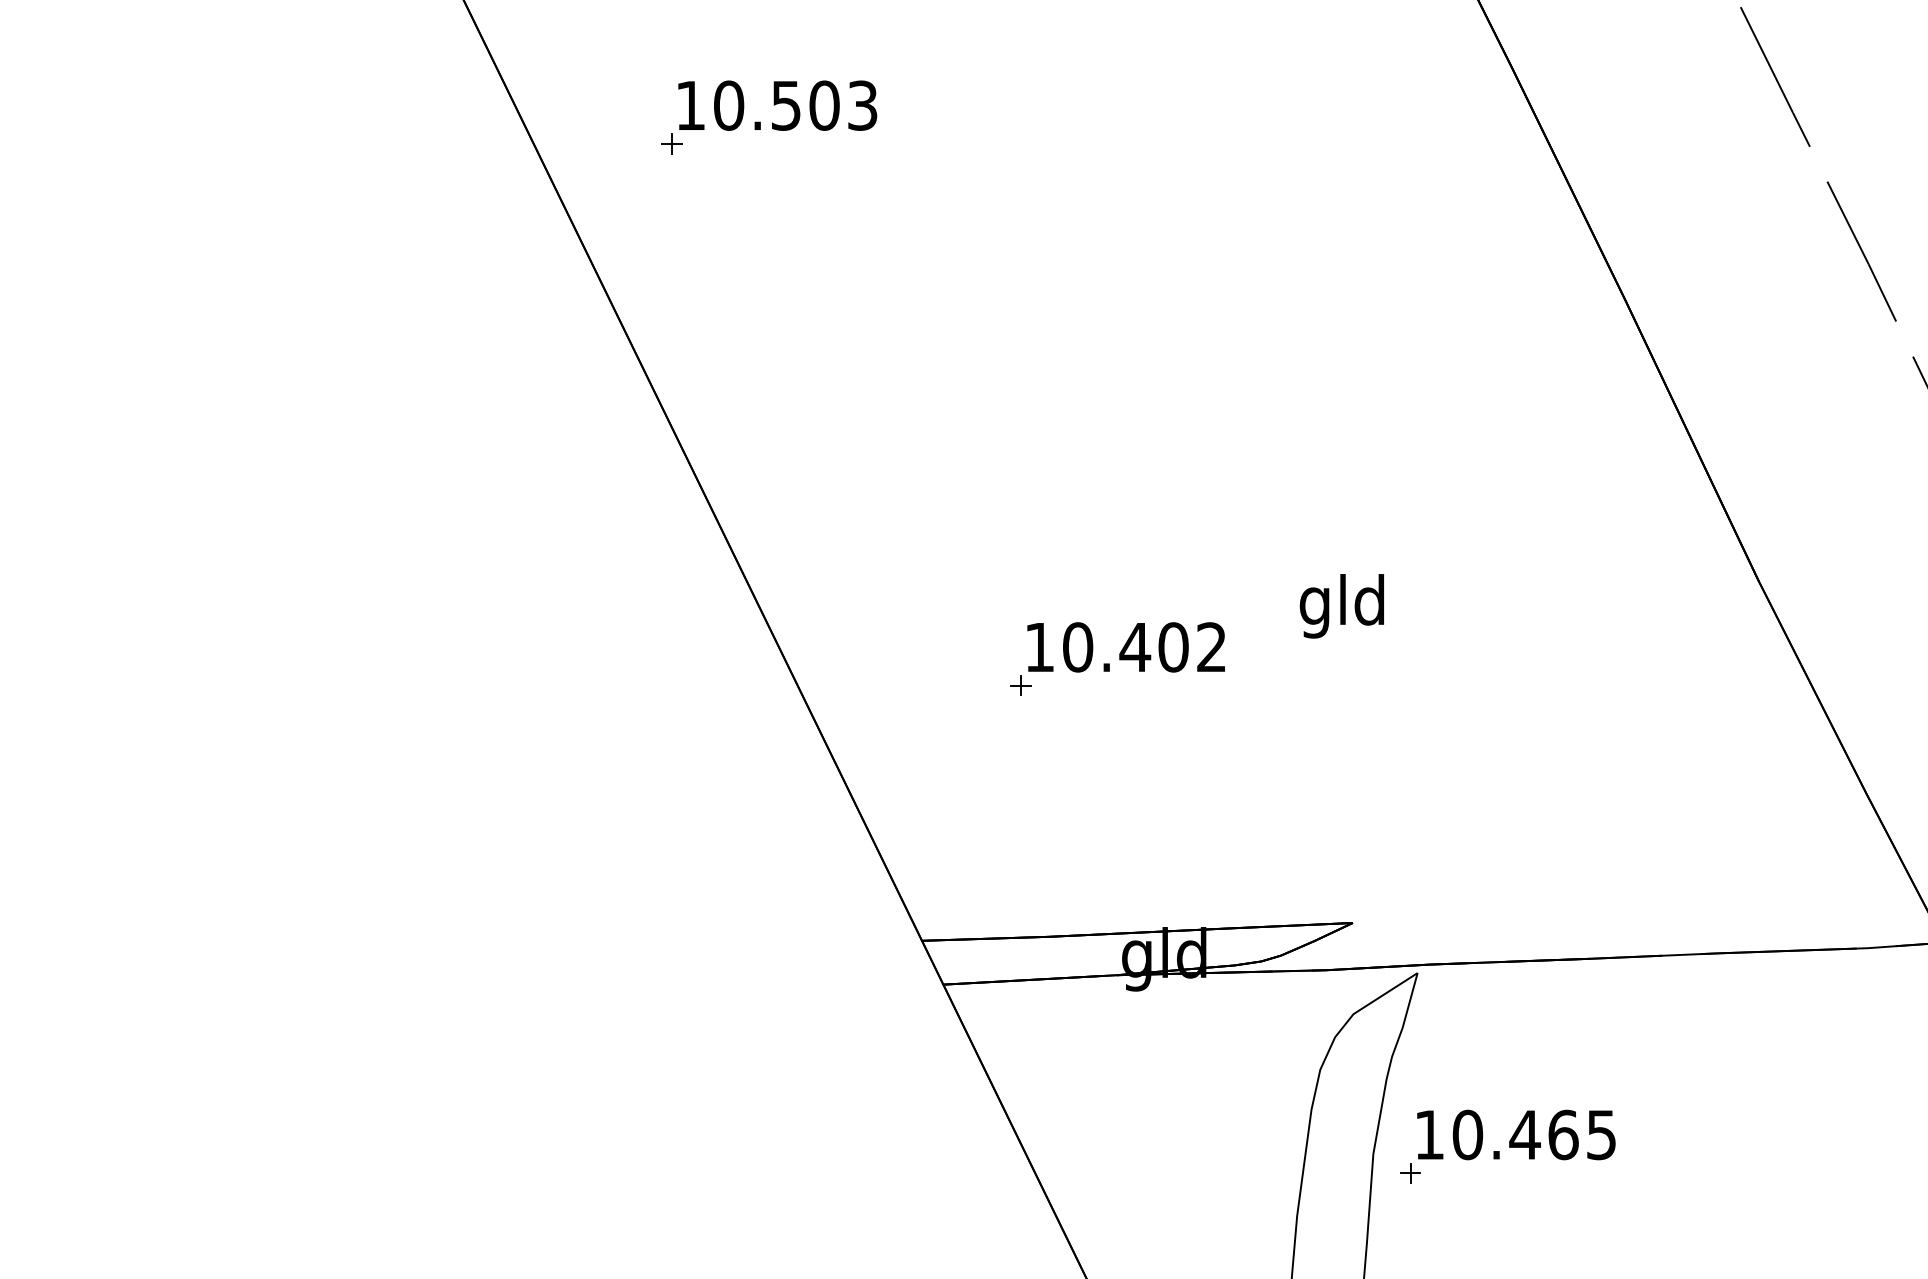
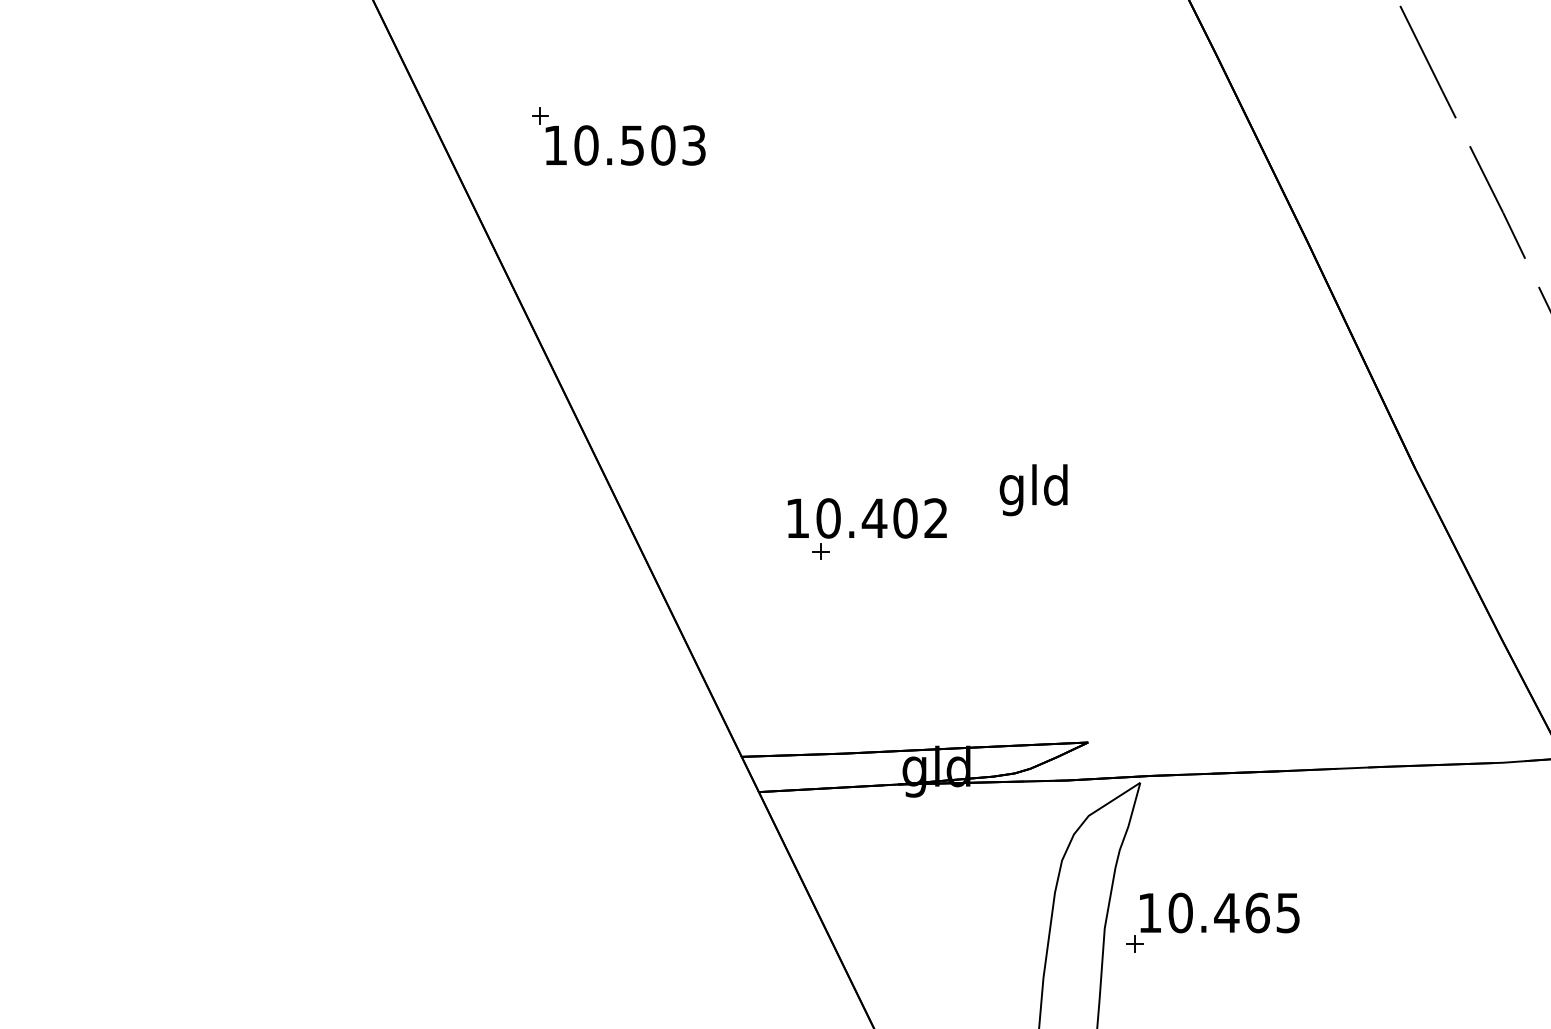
text: (777, 105) -> (625, 145), moved
text: (1341, 606) -> (1033, 490), moved
text: (1125, 647) -> (866, 518), moved

